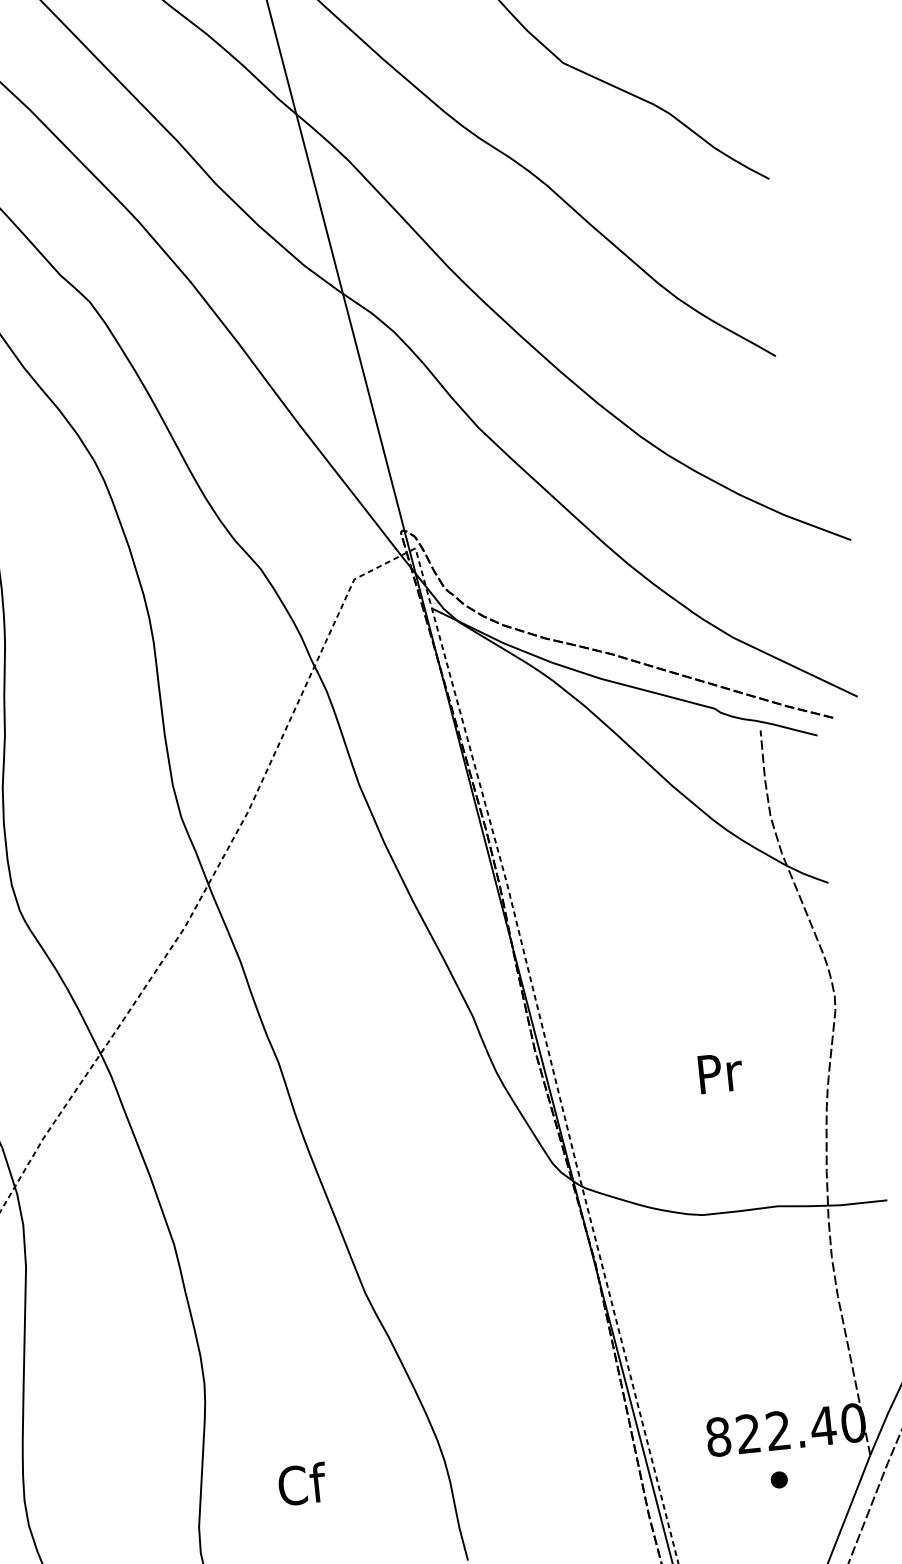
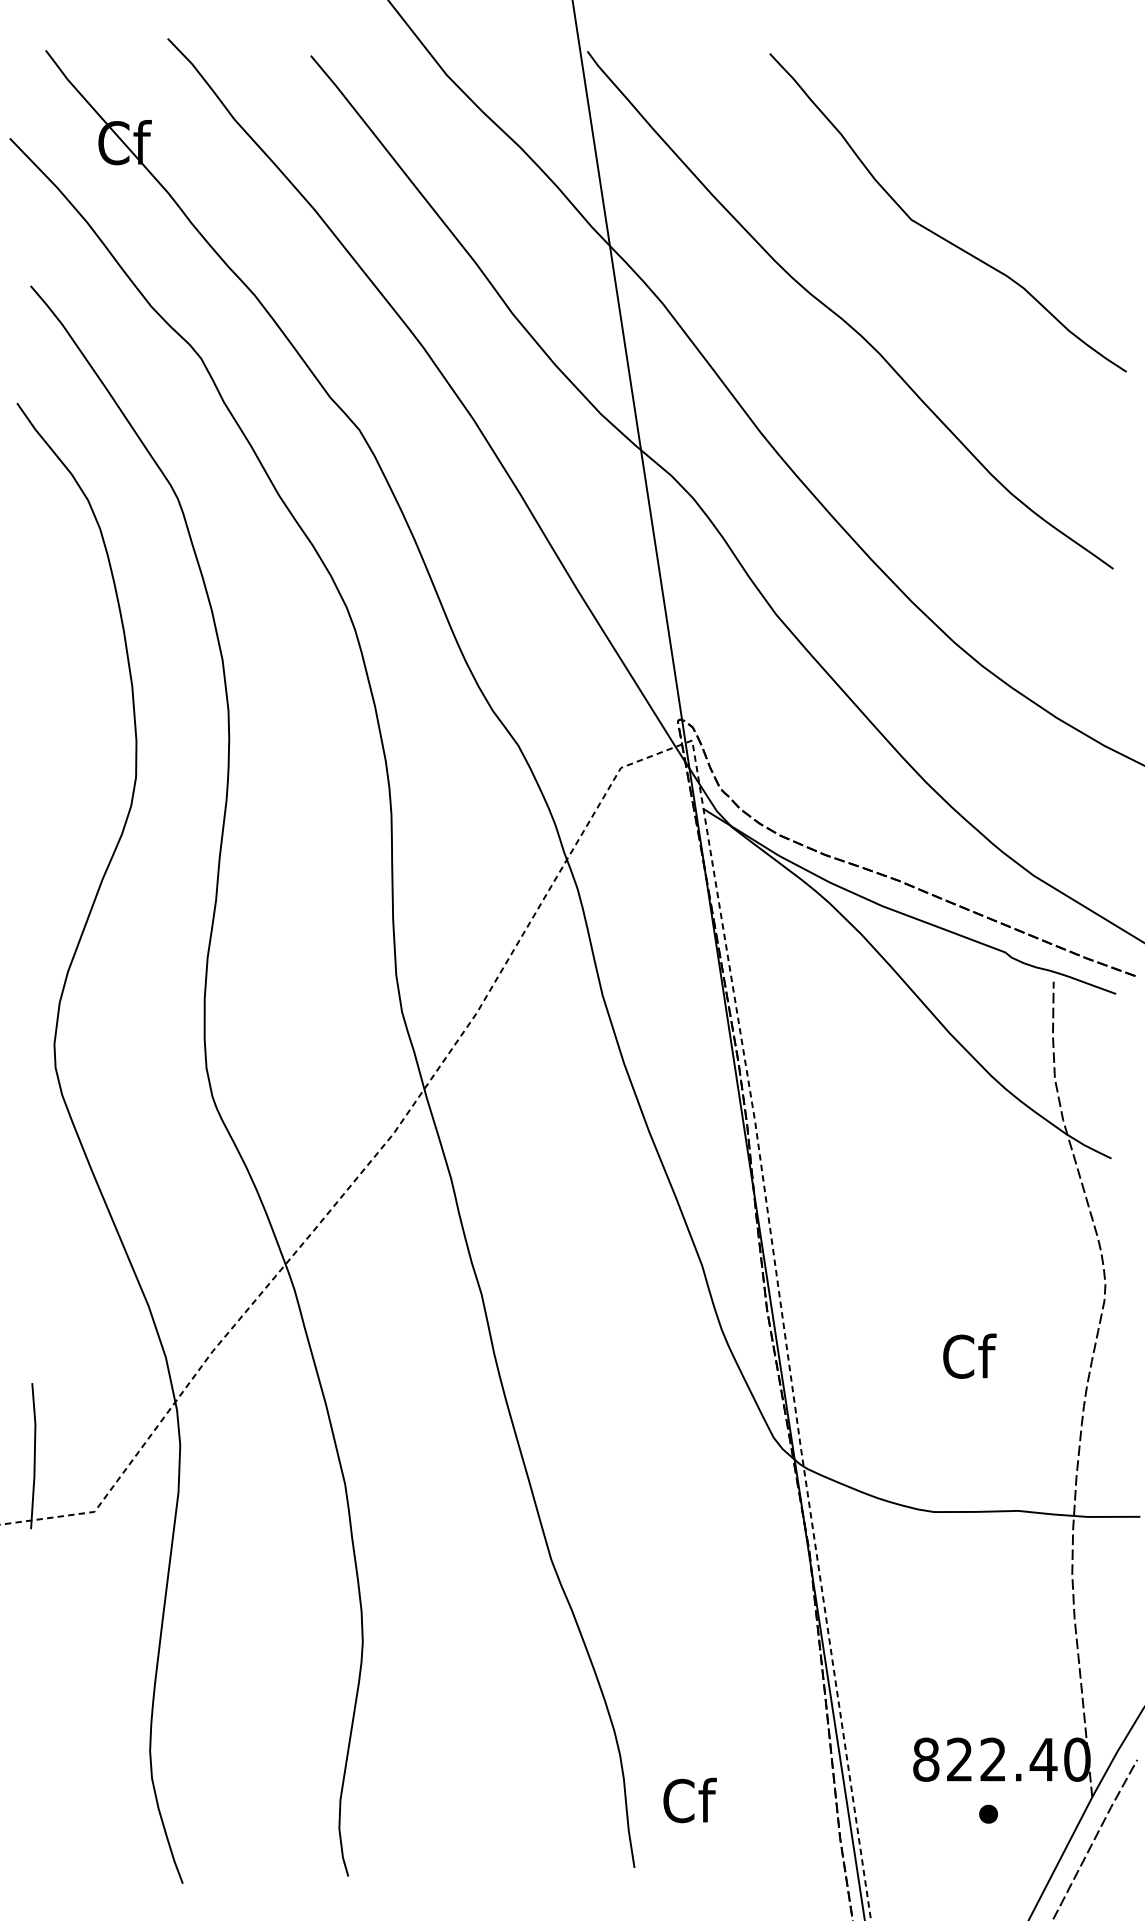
text: (719, 1072) -> (969, 1355), Pr -> Cf
text: (302, 1484) -> (689, 1800), moved

